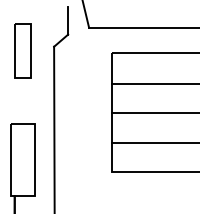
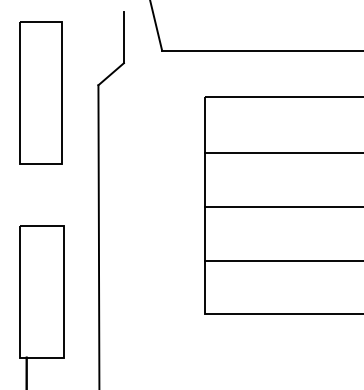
part: (22, 50) -> (40, 92), size x1.43

